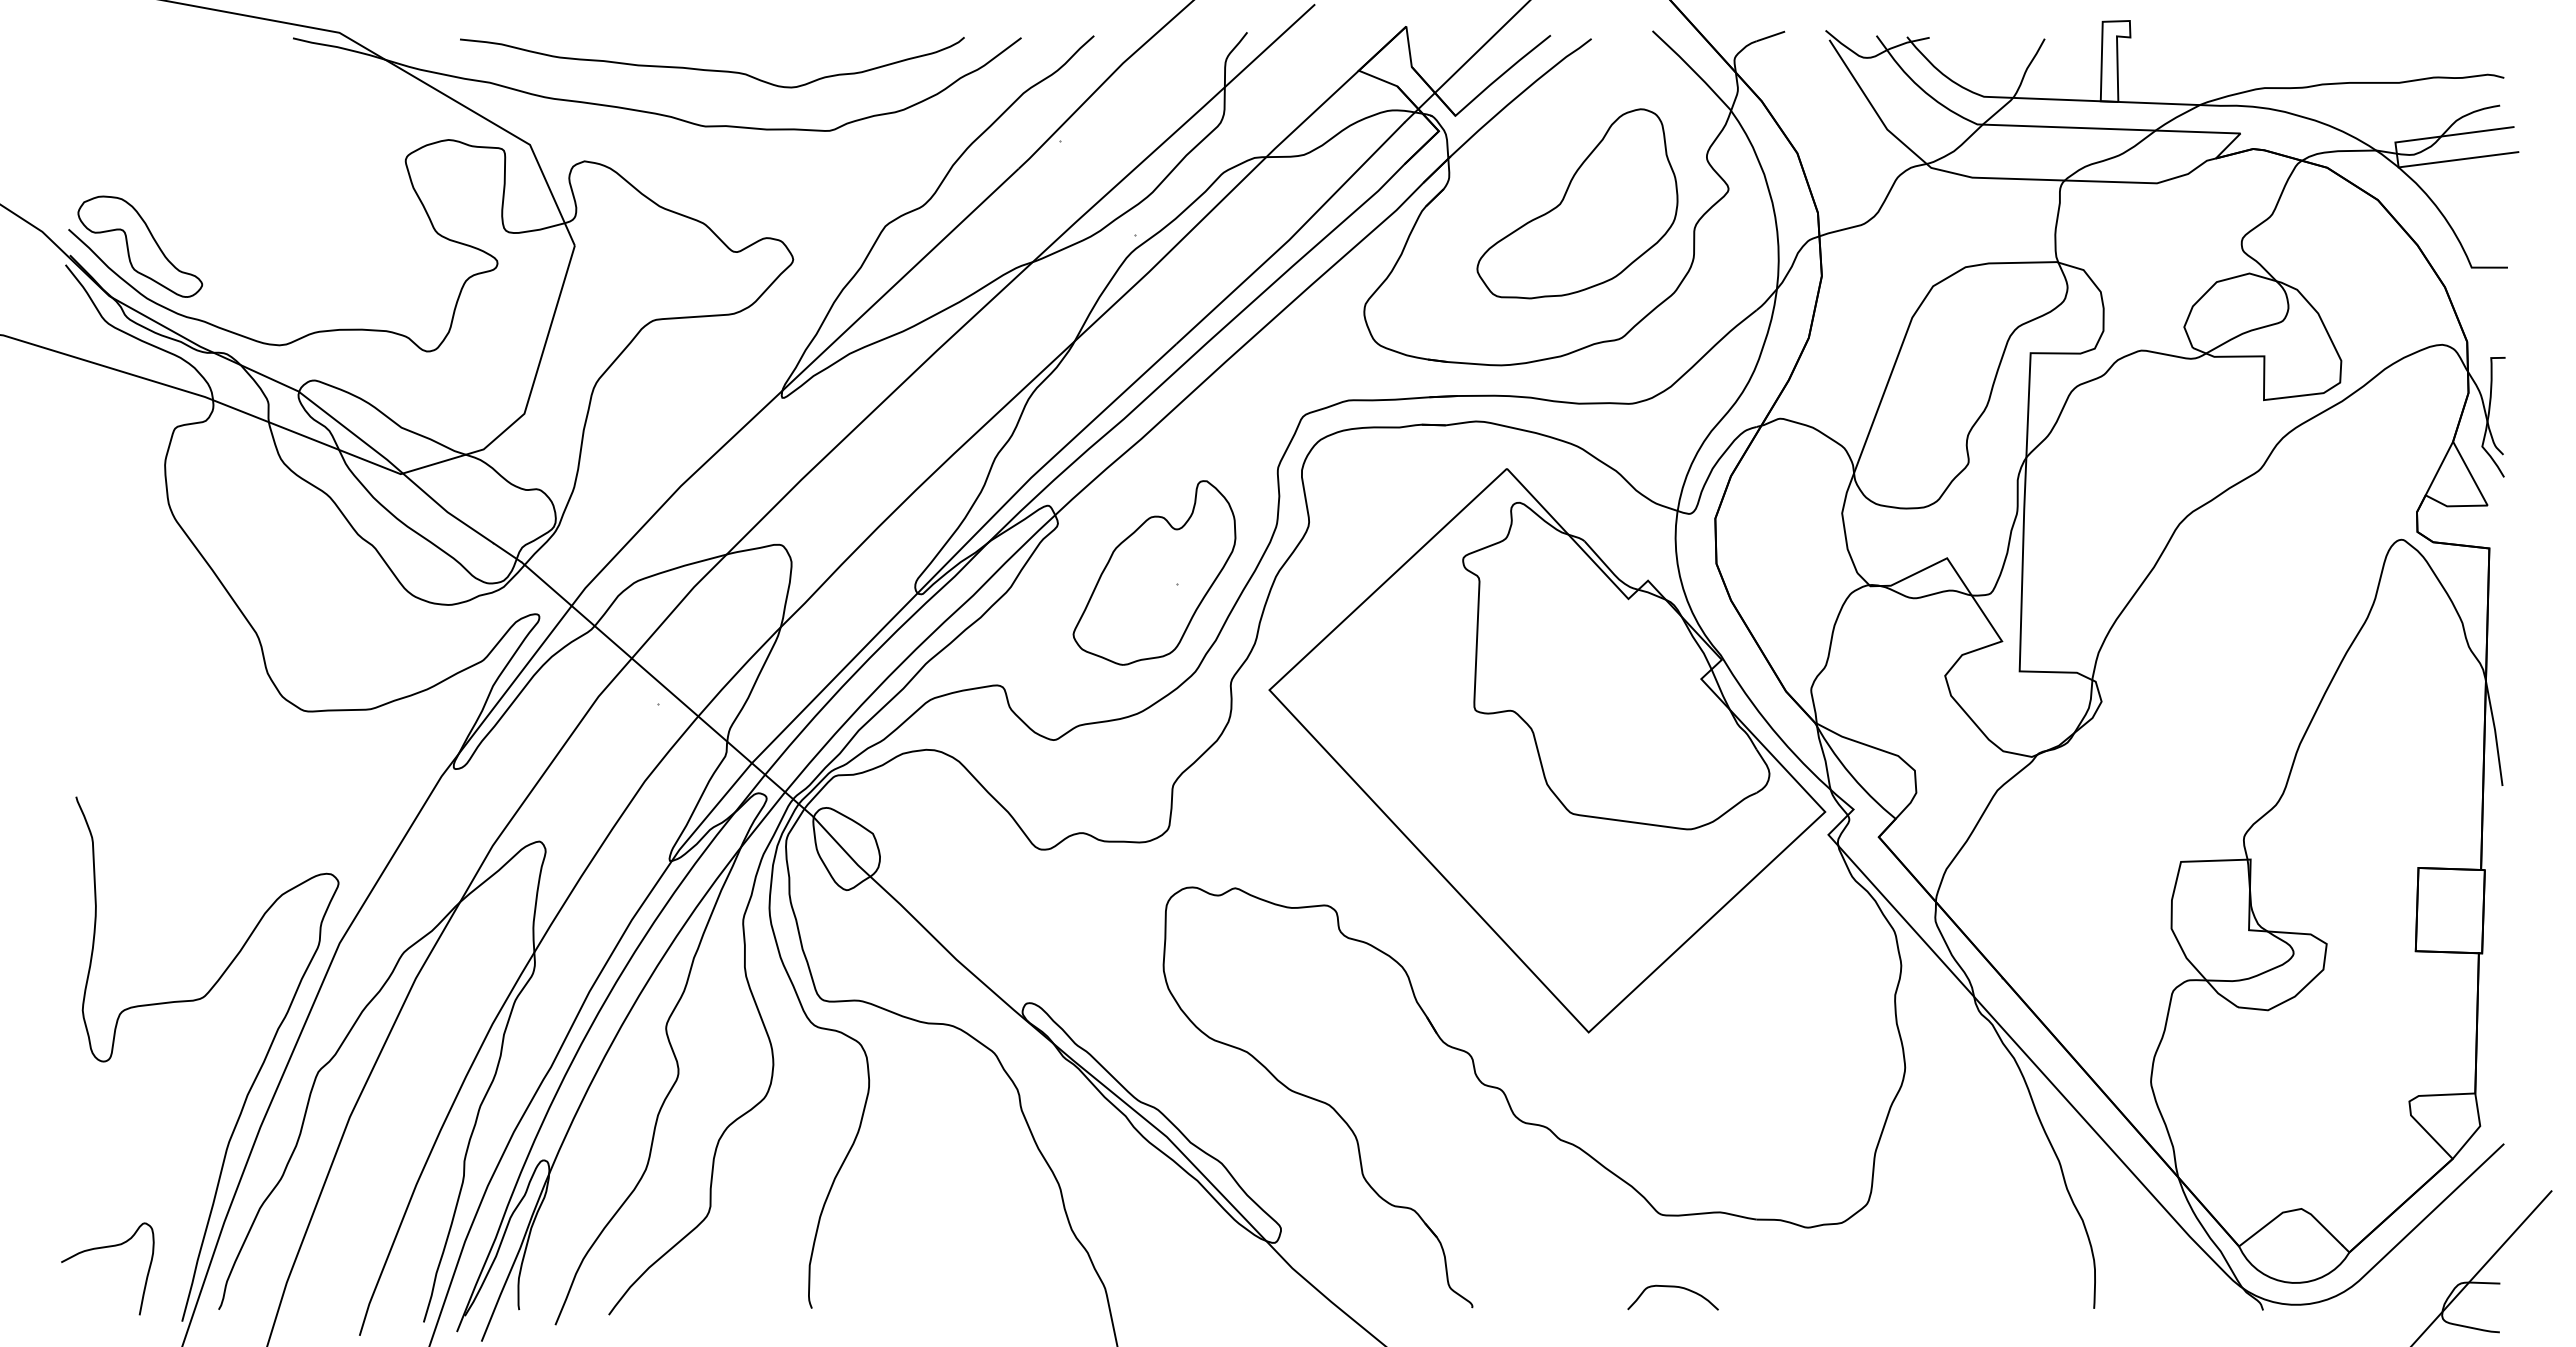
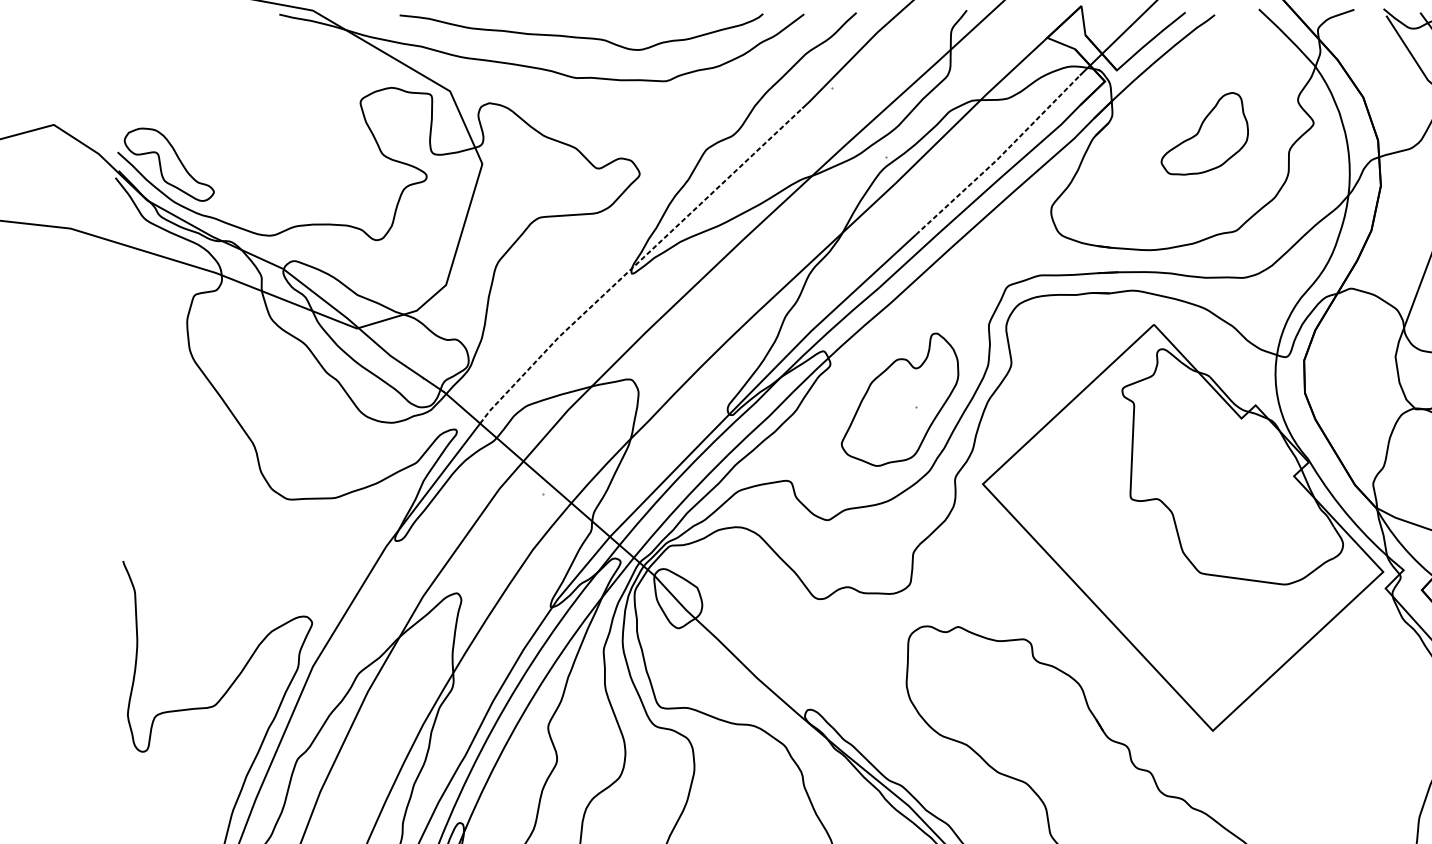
part: (1577, 203) -> (1204, 133), size x0.6
line: (1293, 235) -> (1000, 156), solid -> dashed
line: (790, 383) -> (637, 263), solid -> dashed

